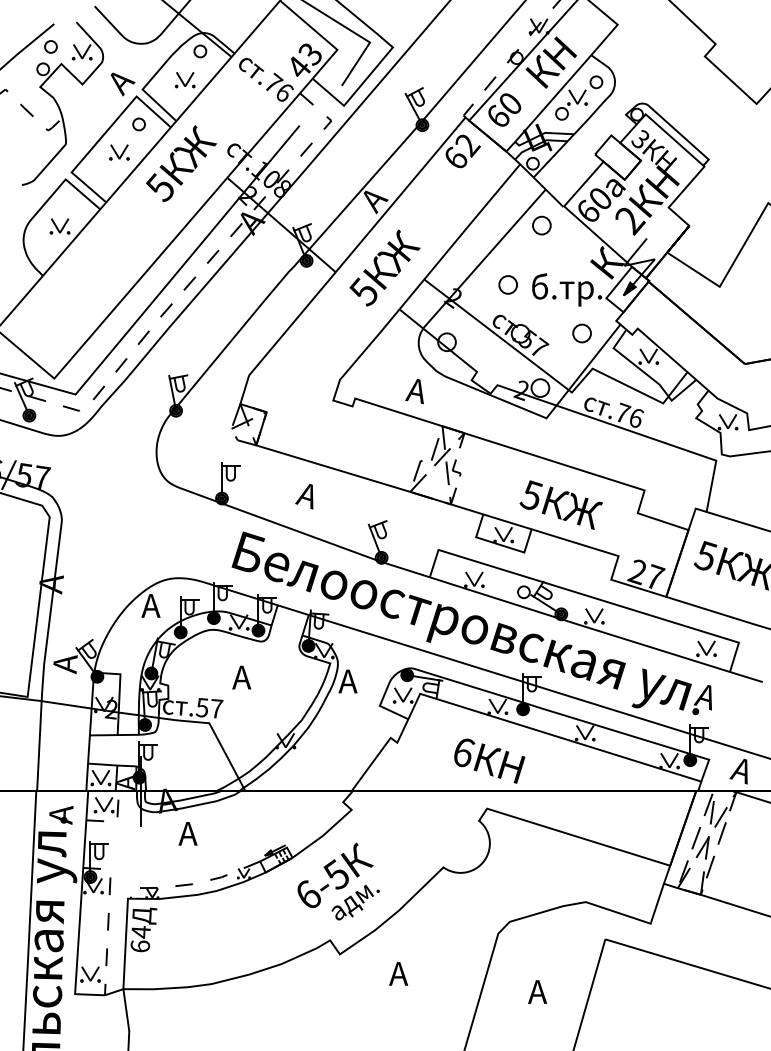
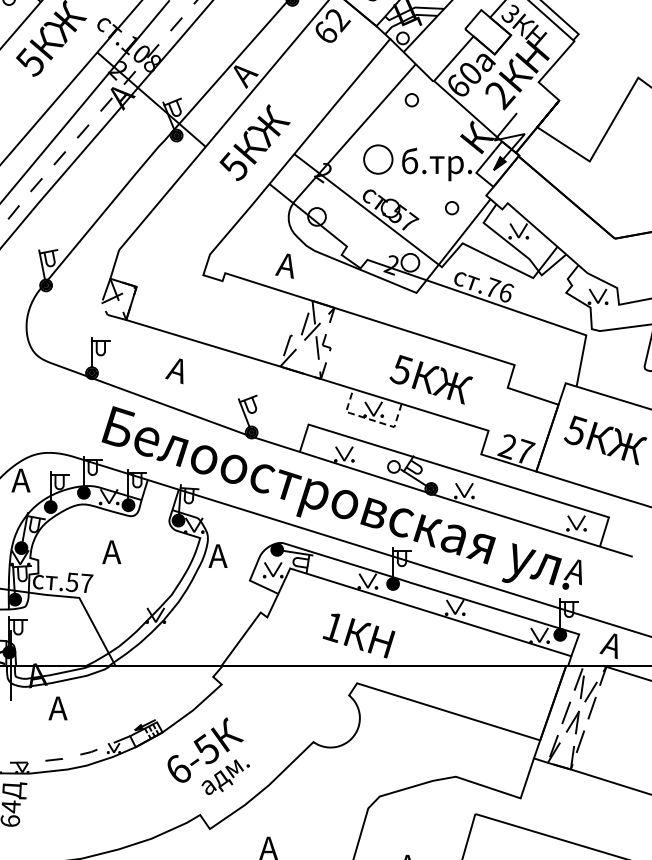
part: (541, 225) -> (411, 100), size x0.7
part: (507, 284) -> (377, 159), size x1.6
part: (581, 333) -> (451, 208), size x0.7
line: (500, 545) -> (370, 420), solid -> dashed
text: (463, 753) -> (333, 628), 6 -> 1

